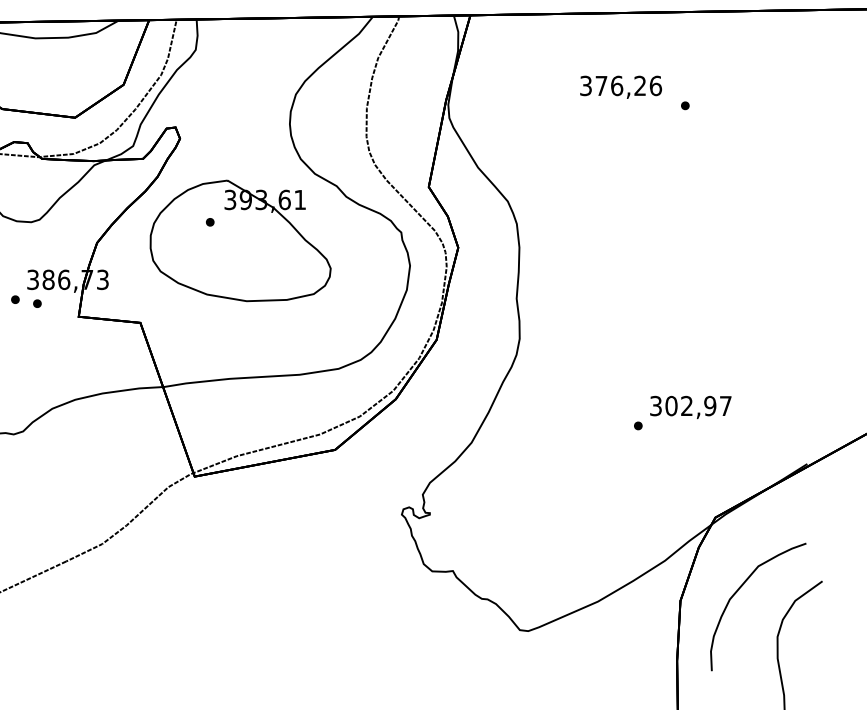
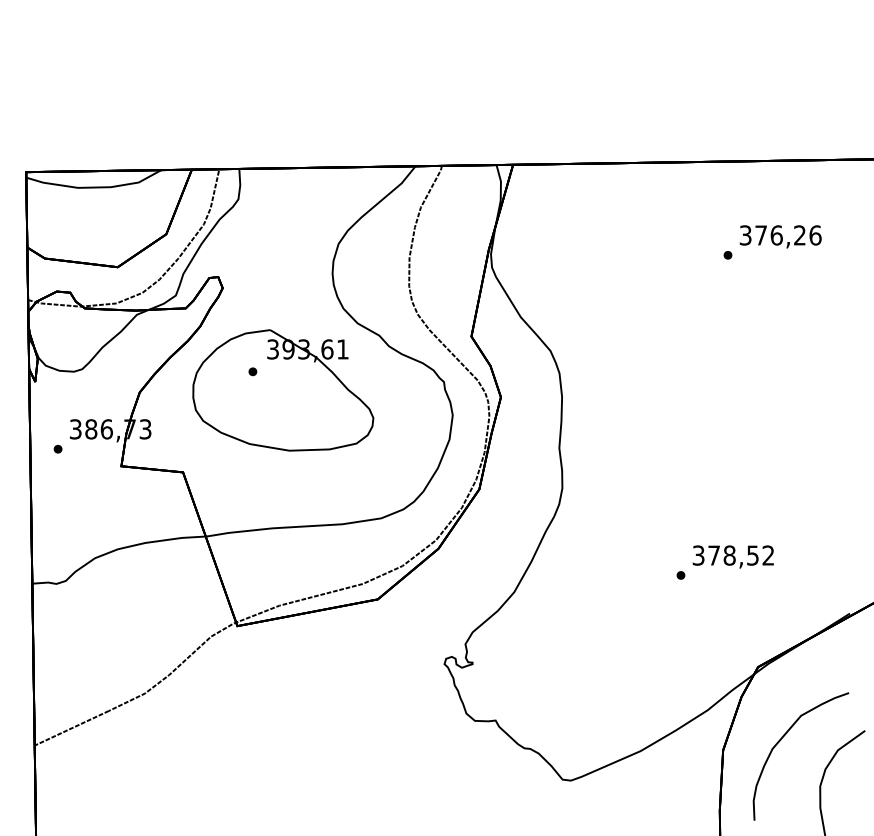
text: (620, 87) -> (780, 236), moved
part: (36, 303) -> (79, 452), removed
text: (698, 406) -> (741, 555), 302,97 -> 378,52

